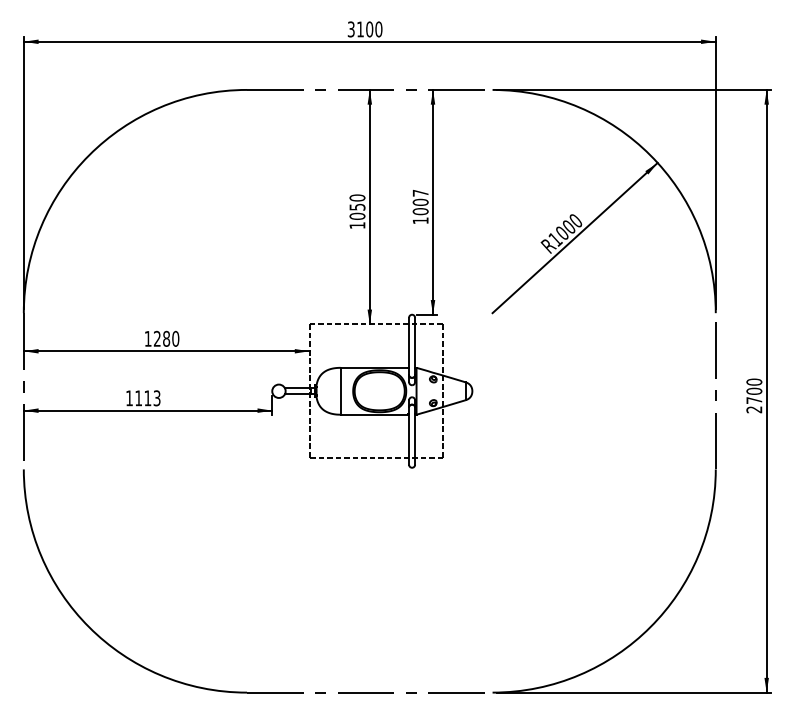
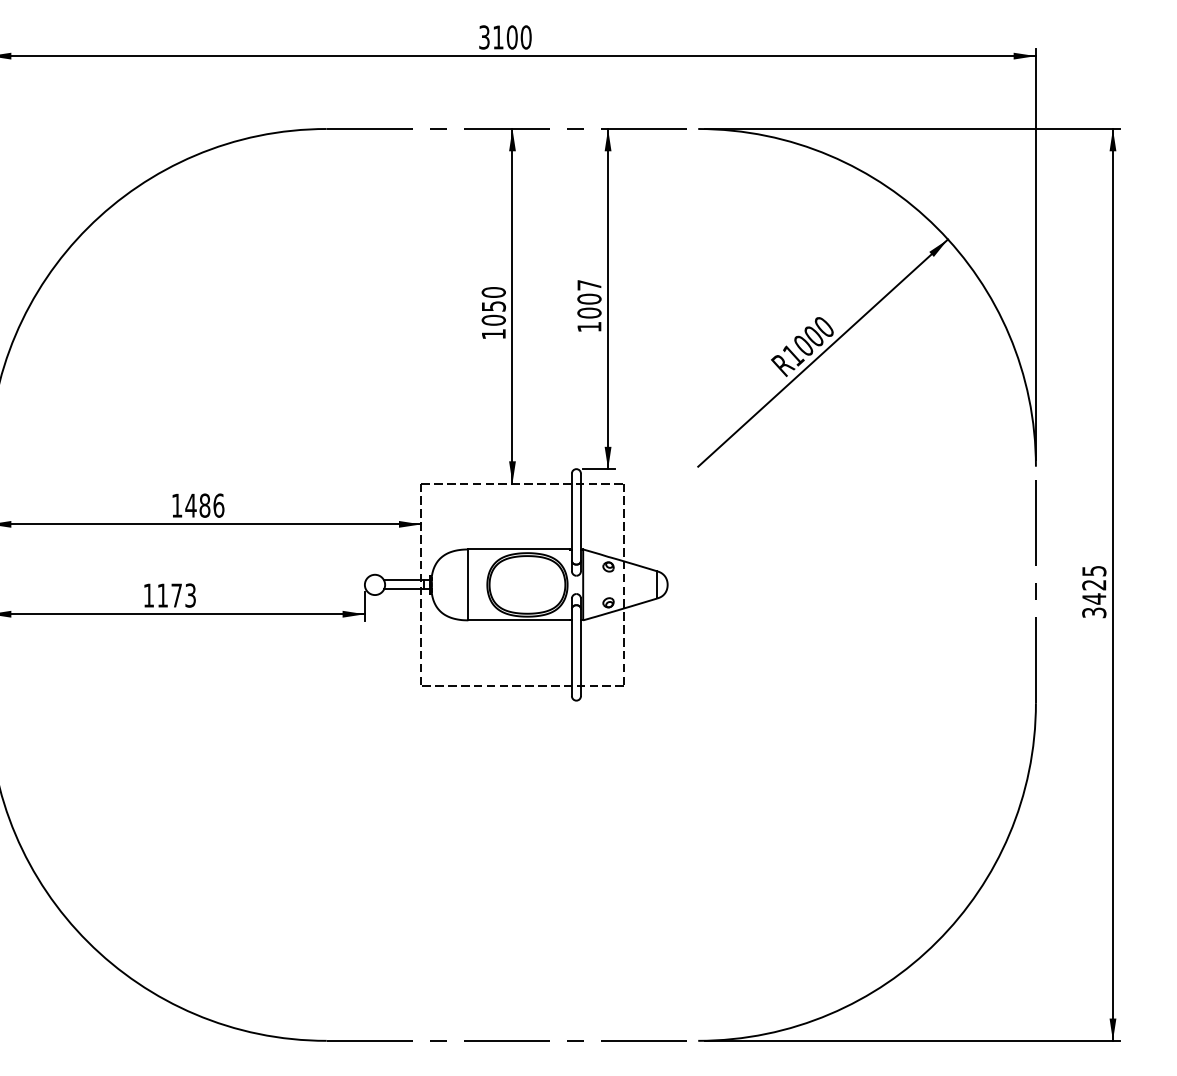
text: (166, 338) -> (204, 505), 1280 -> 1486
text: (754, 395) -> (1094, 591), 2700 -> 3425
text: (147, 398) -> (176, 595), 1113 -> 1173

